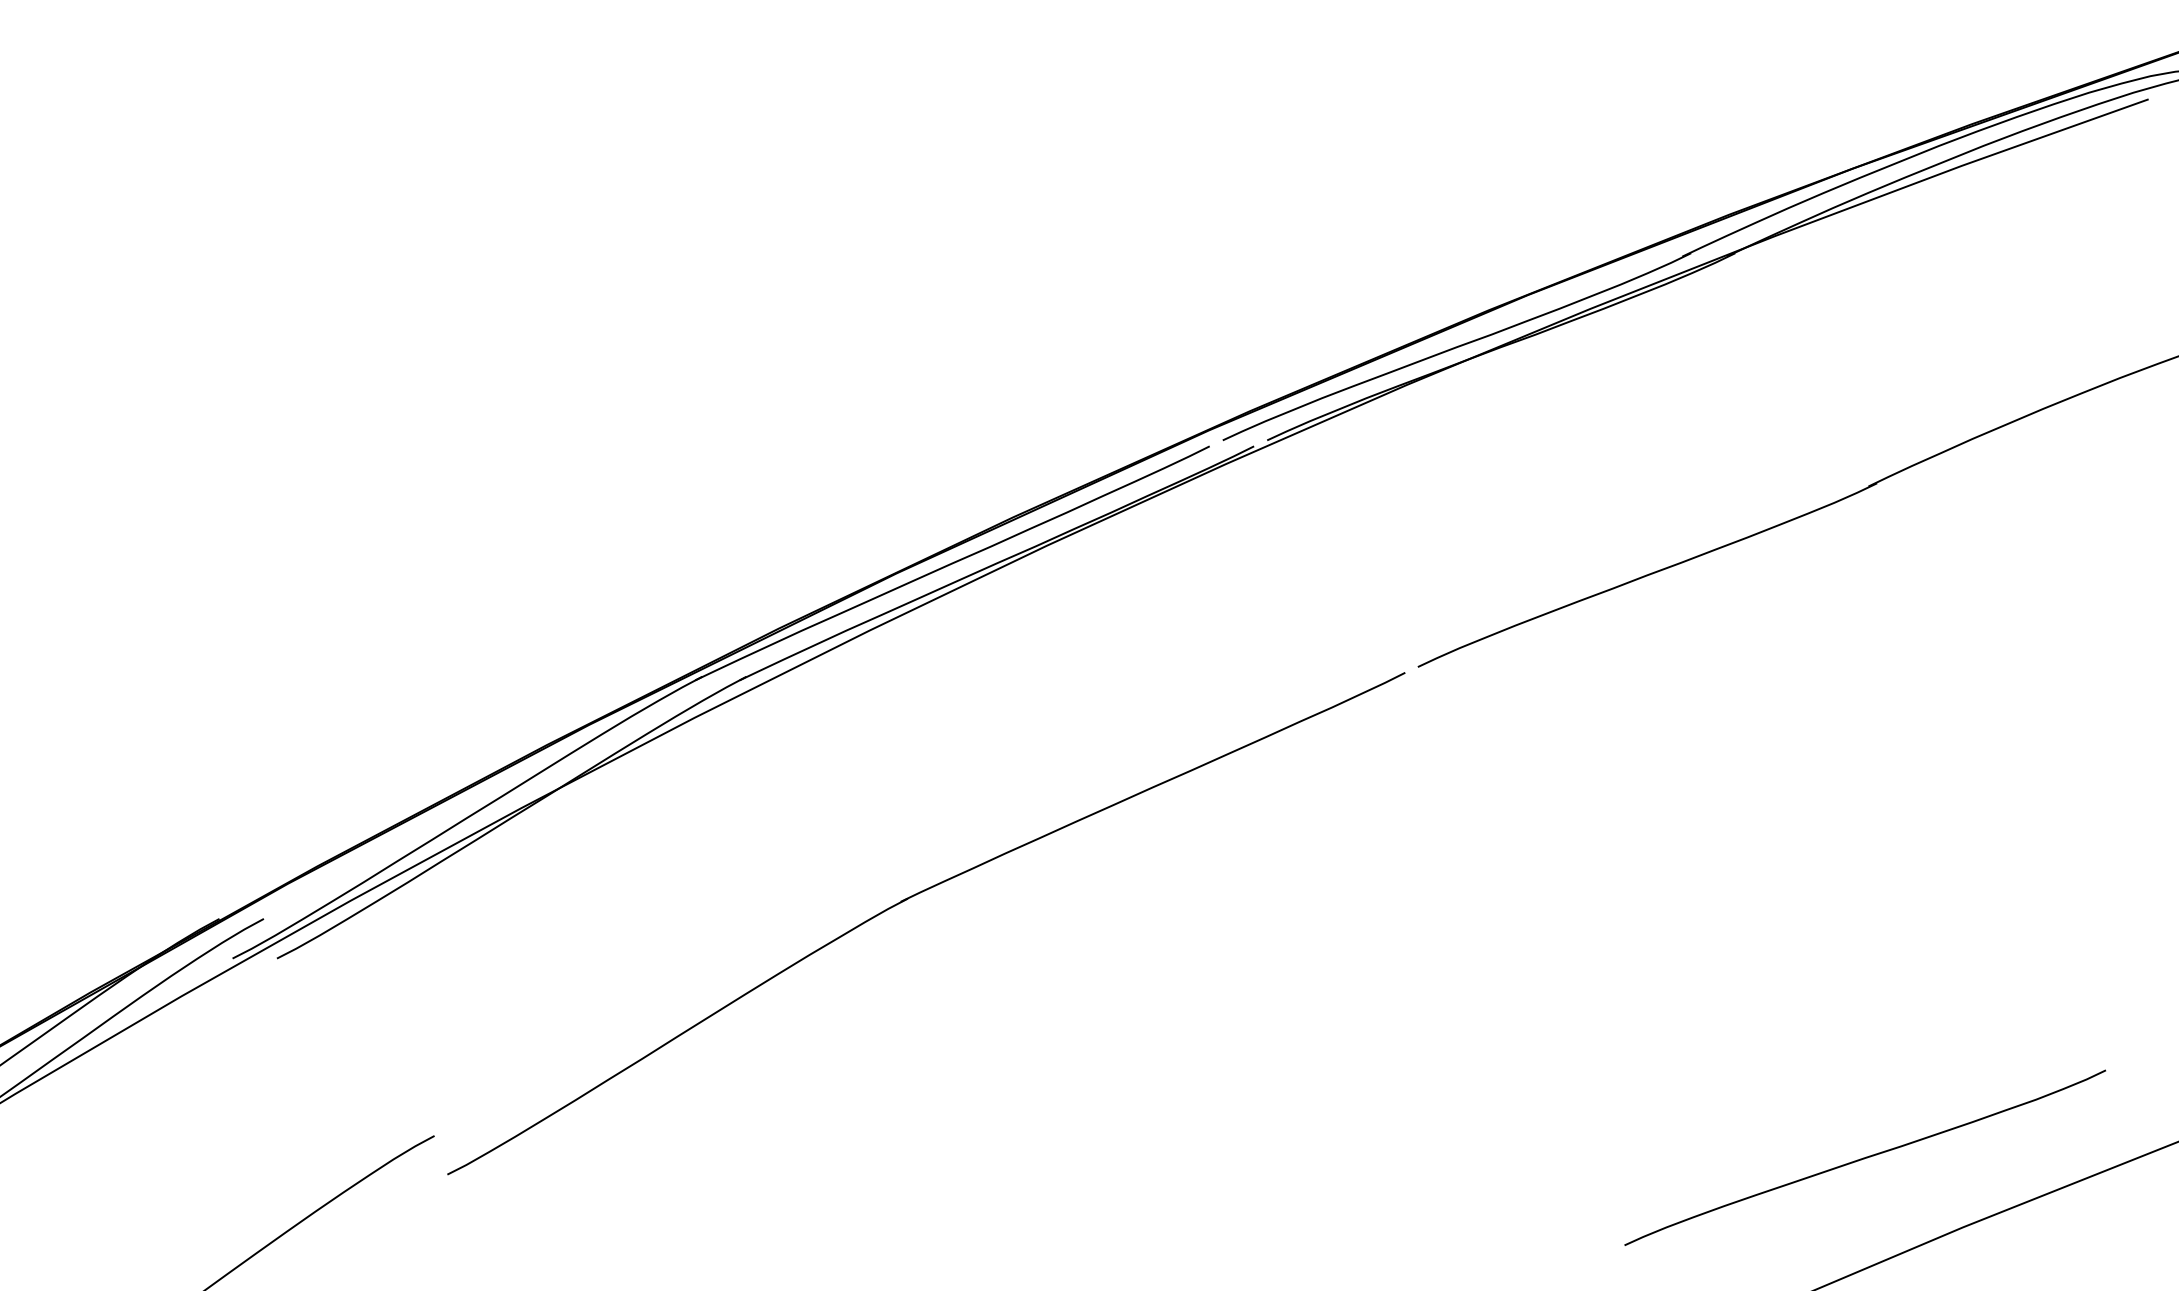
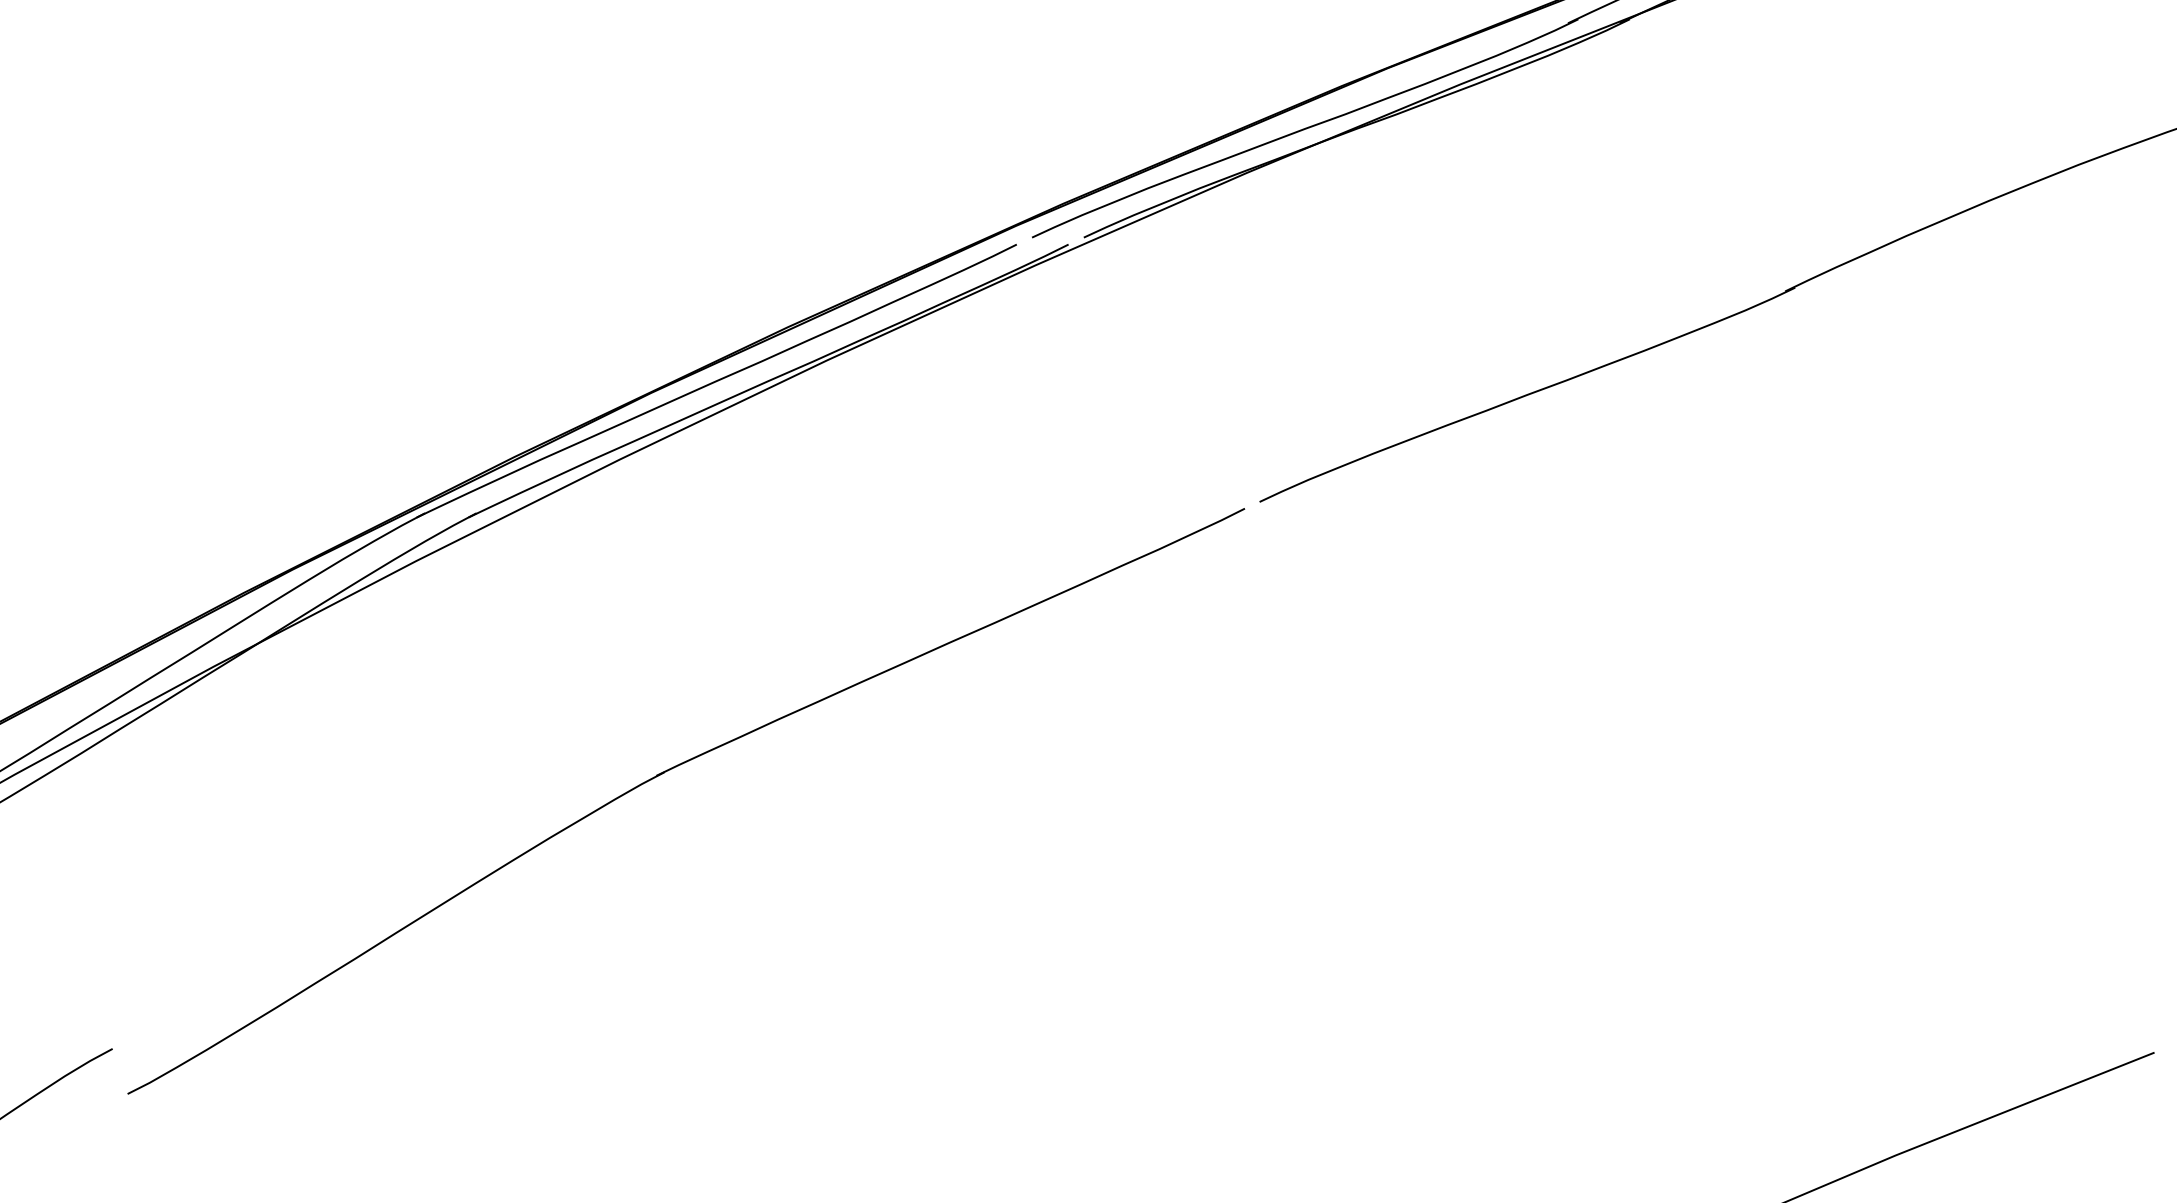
curve: (1864, 1157) -> (1780, 1074), removed

